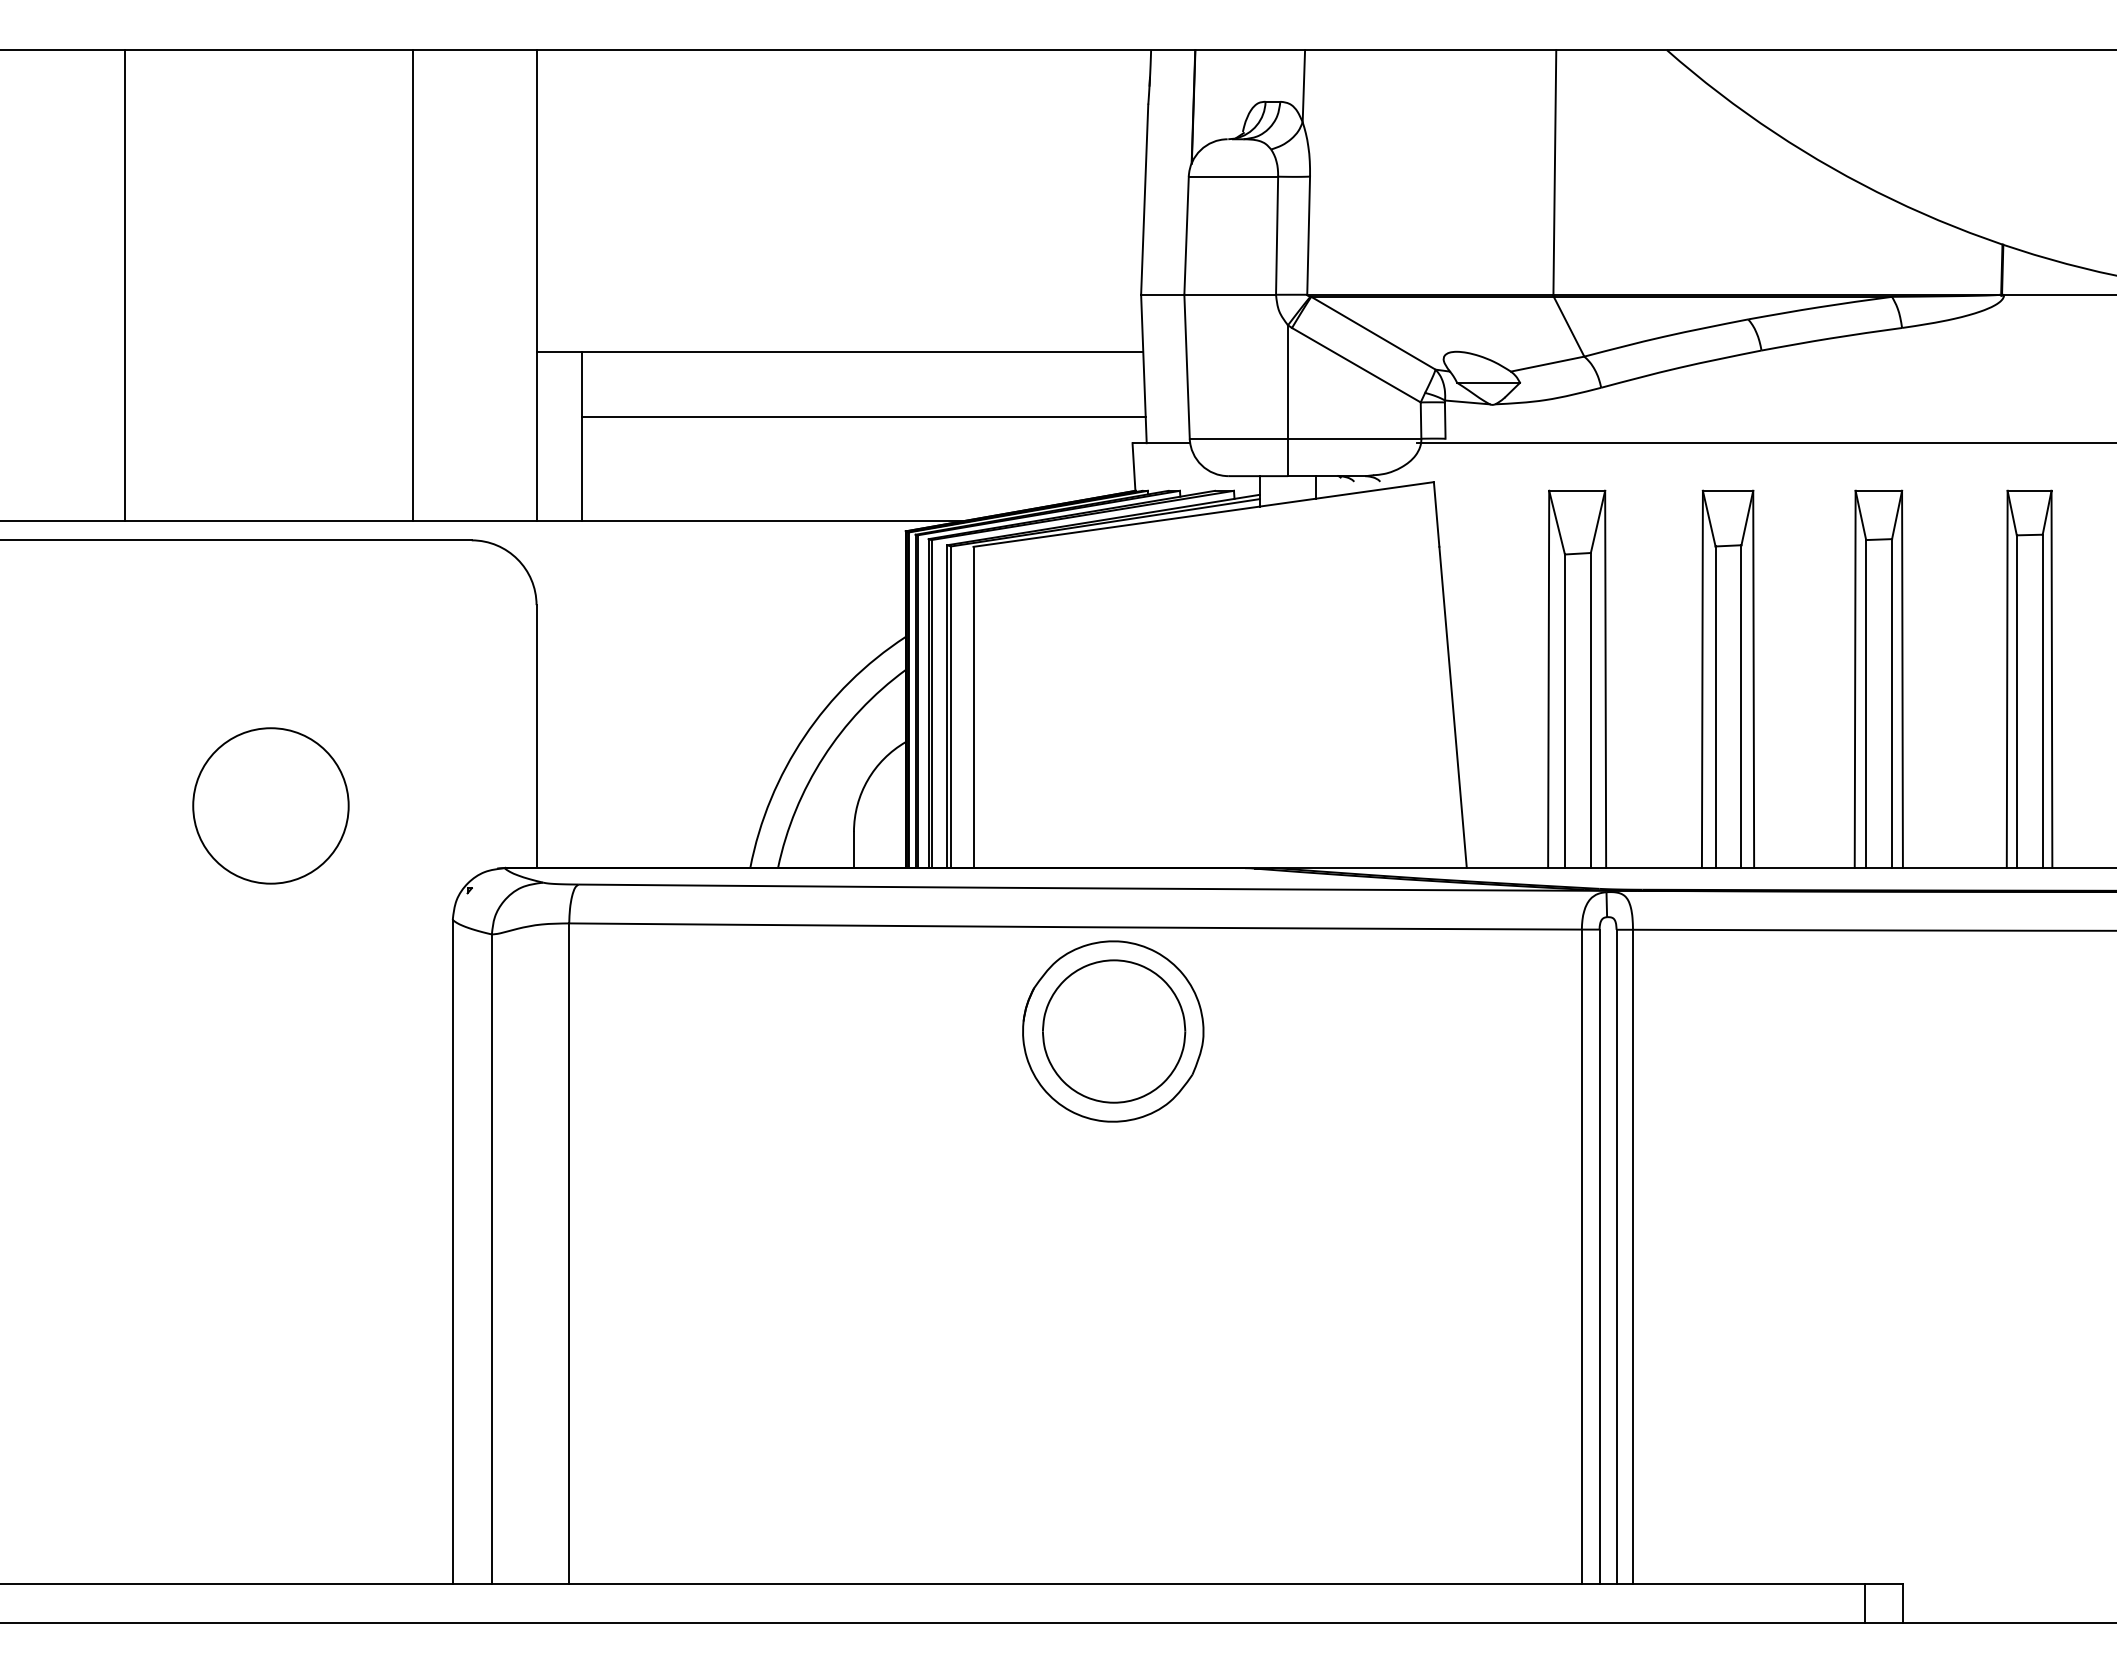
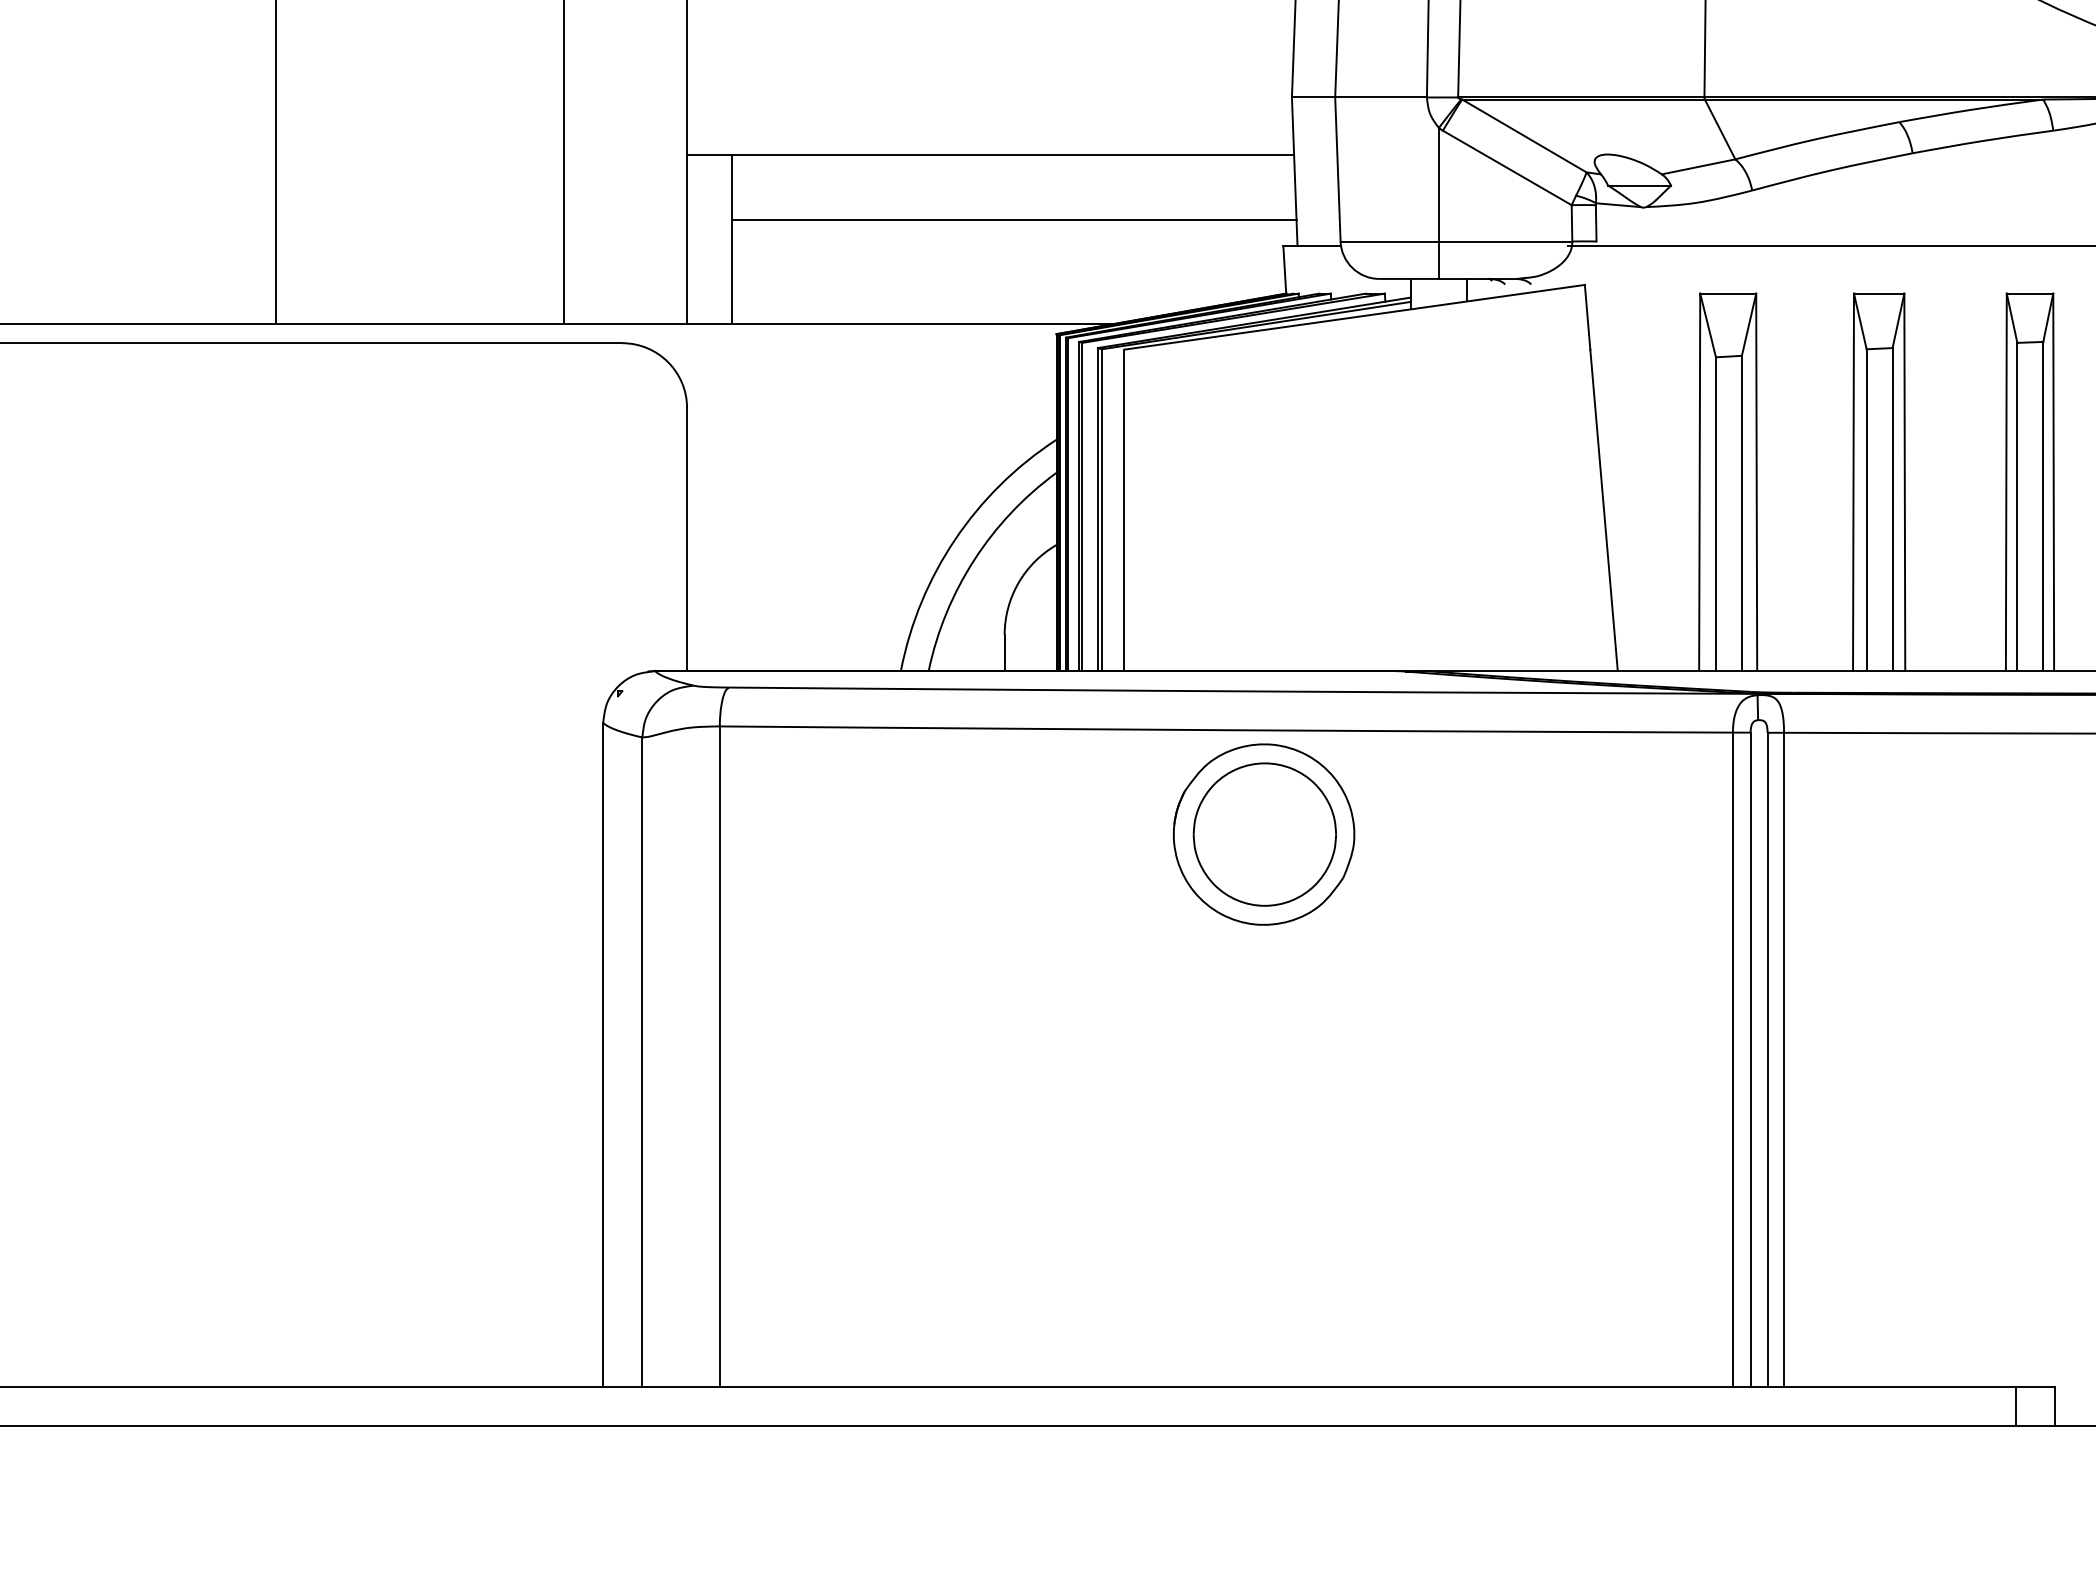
circle: (270, 805) -> (420, 608), removed

